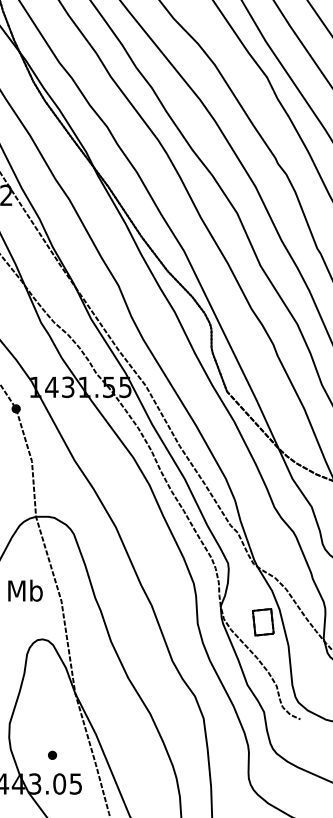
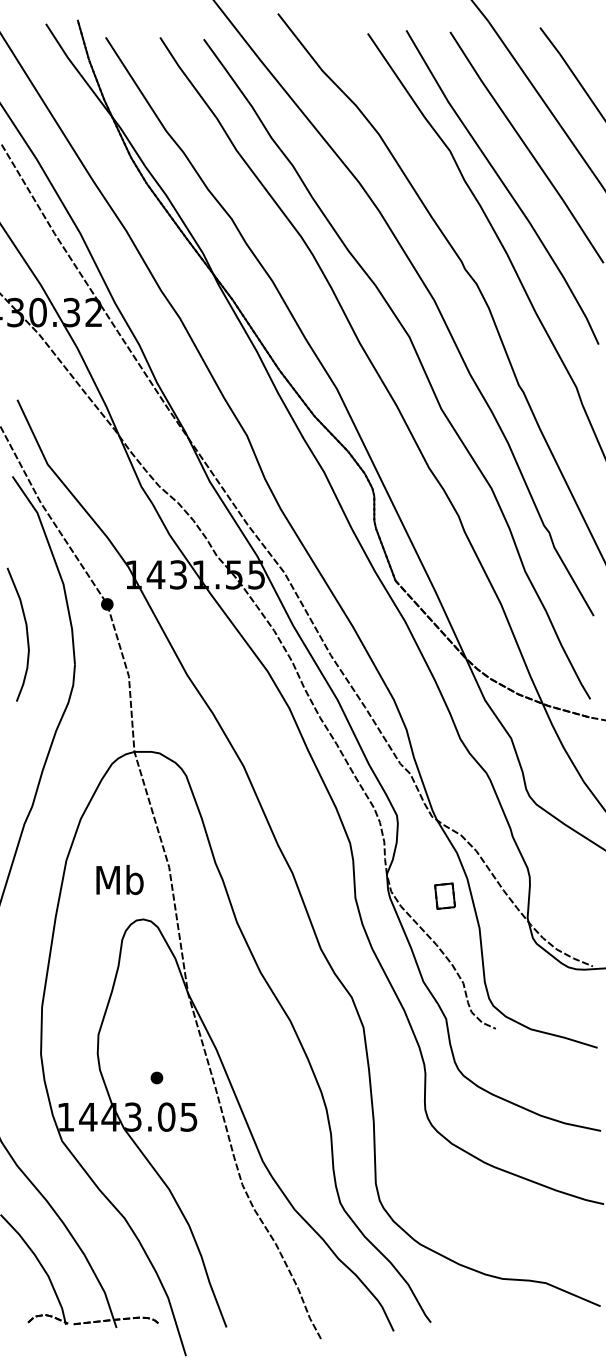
text: (25, 591) -> (119, 880), moved
part: (262, 622) -> (444, 896), size x0.7

